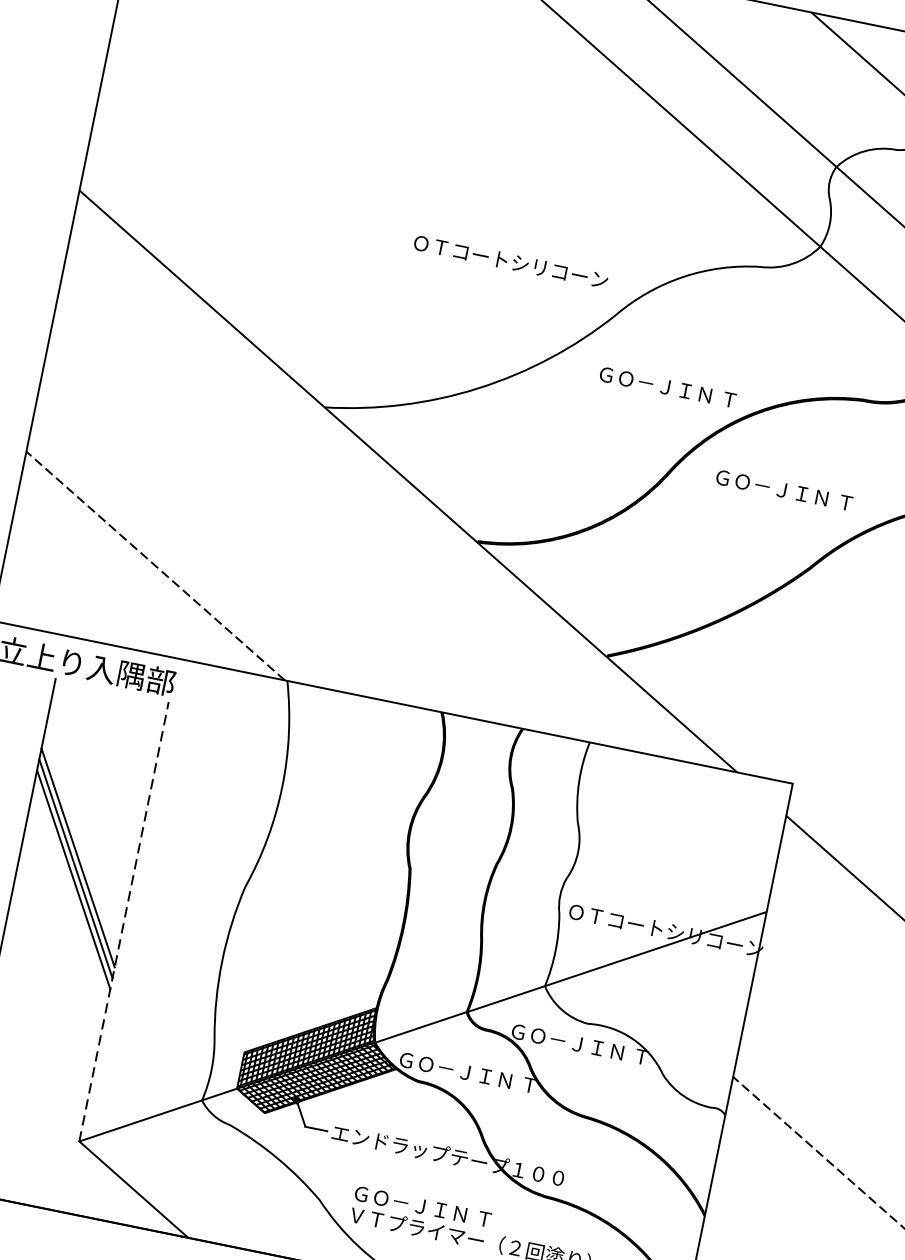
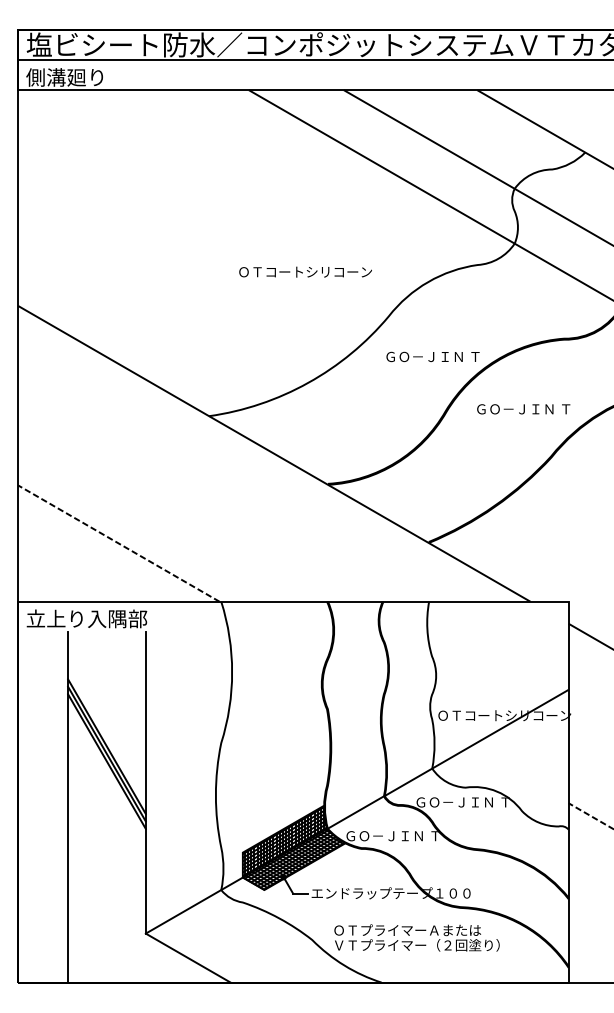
text: (511, 260) -> (305, 271), moved
line: (123, 921) -> (145, 782), dashed -> solid
text: (461, 1214) -> (407, 930), ＧＯ－ＪＩＮ Ｔ -> ＯＴプライマーＡまたは

